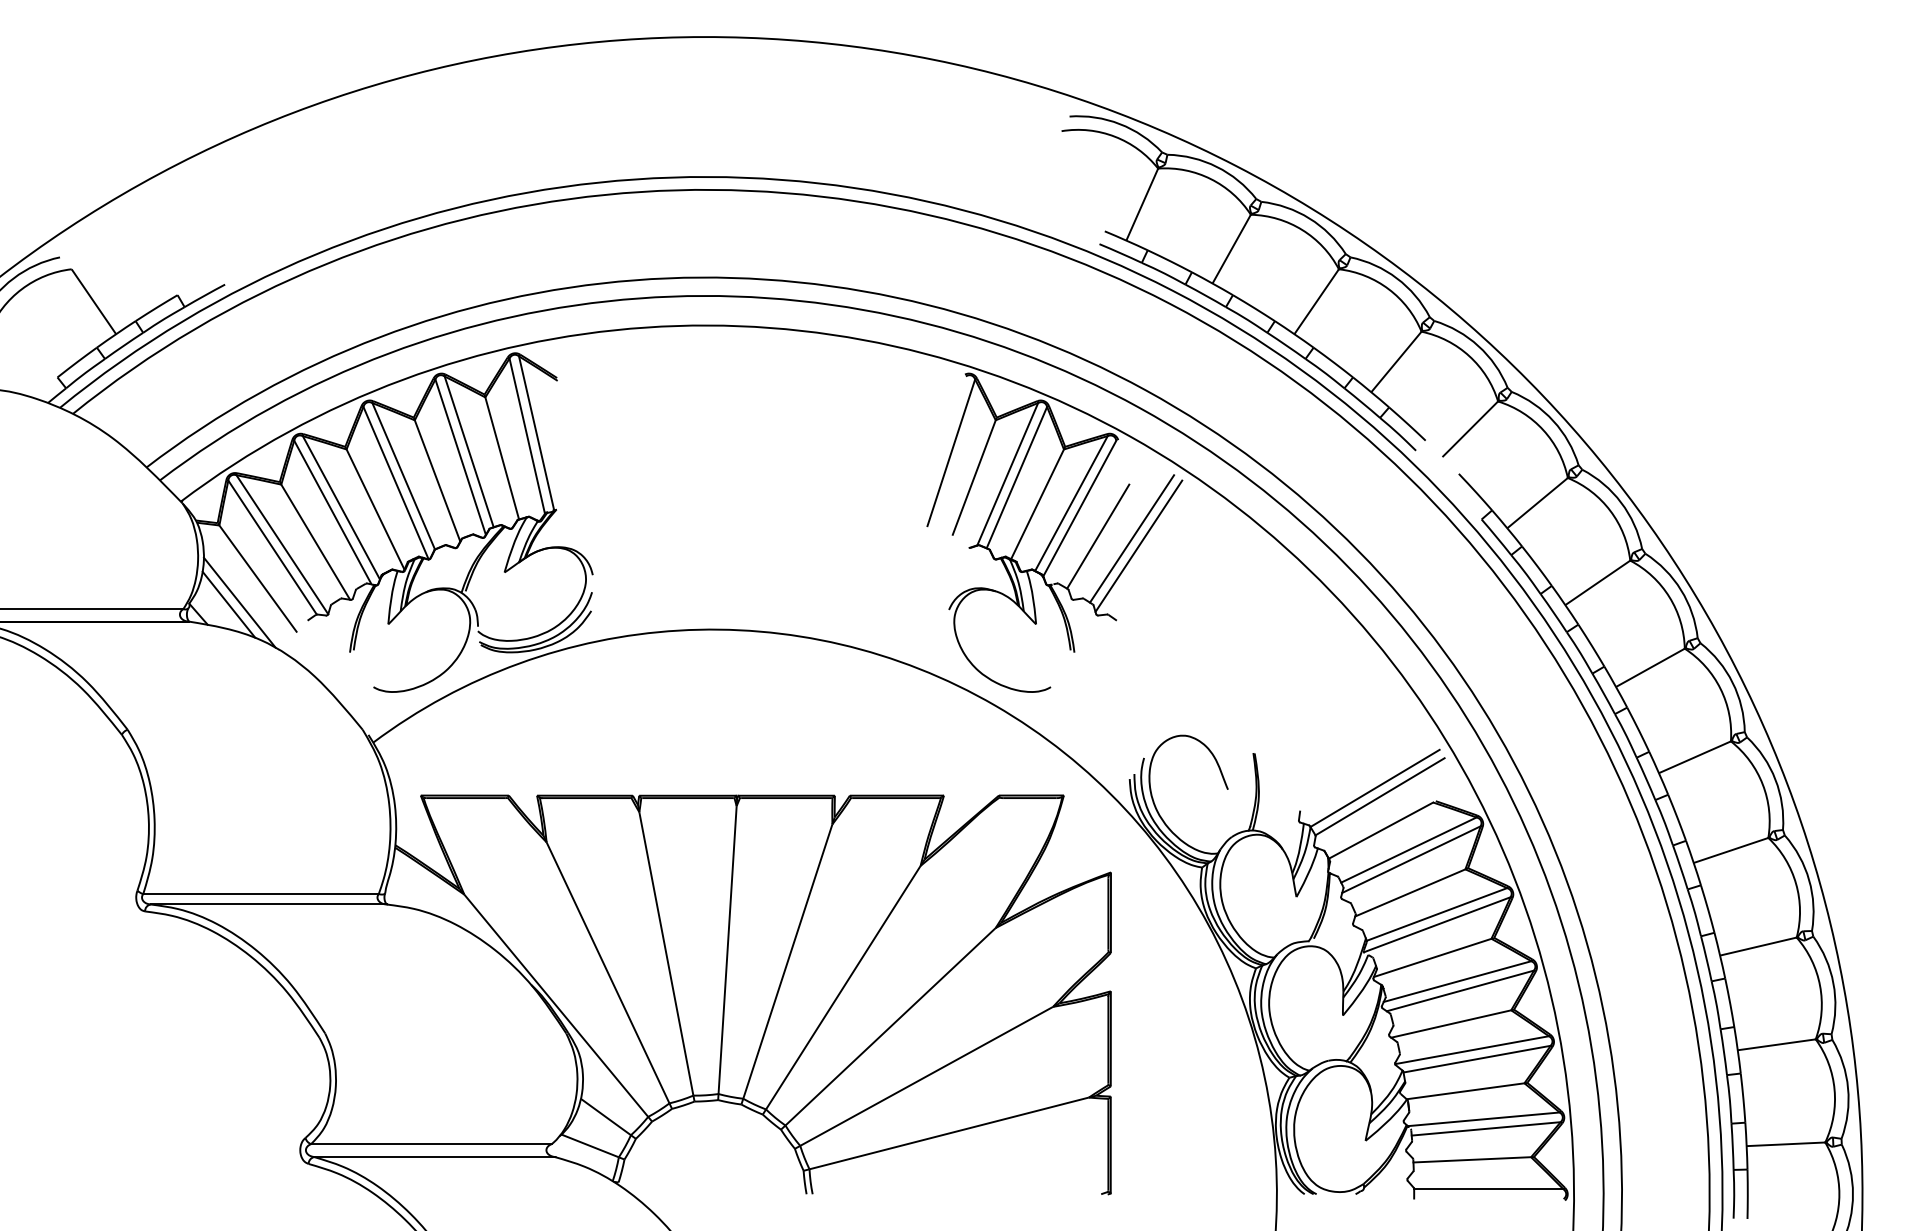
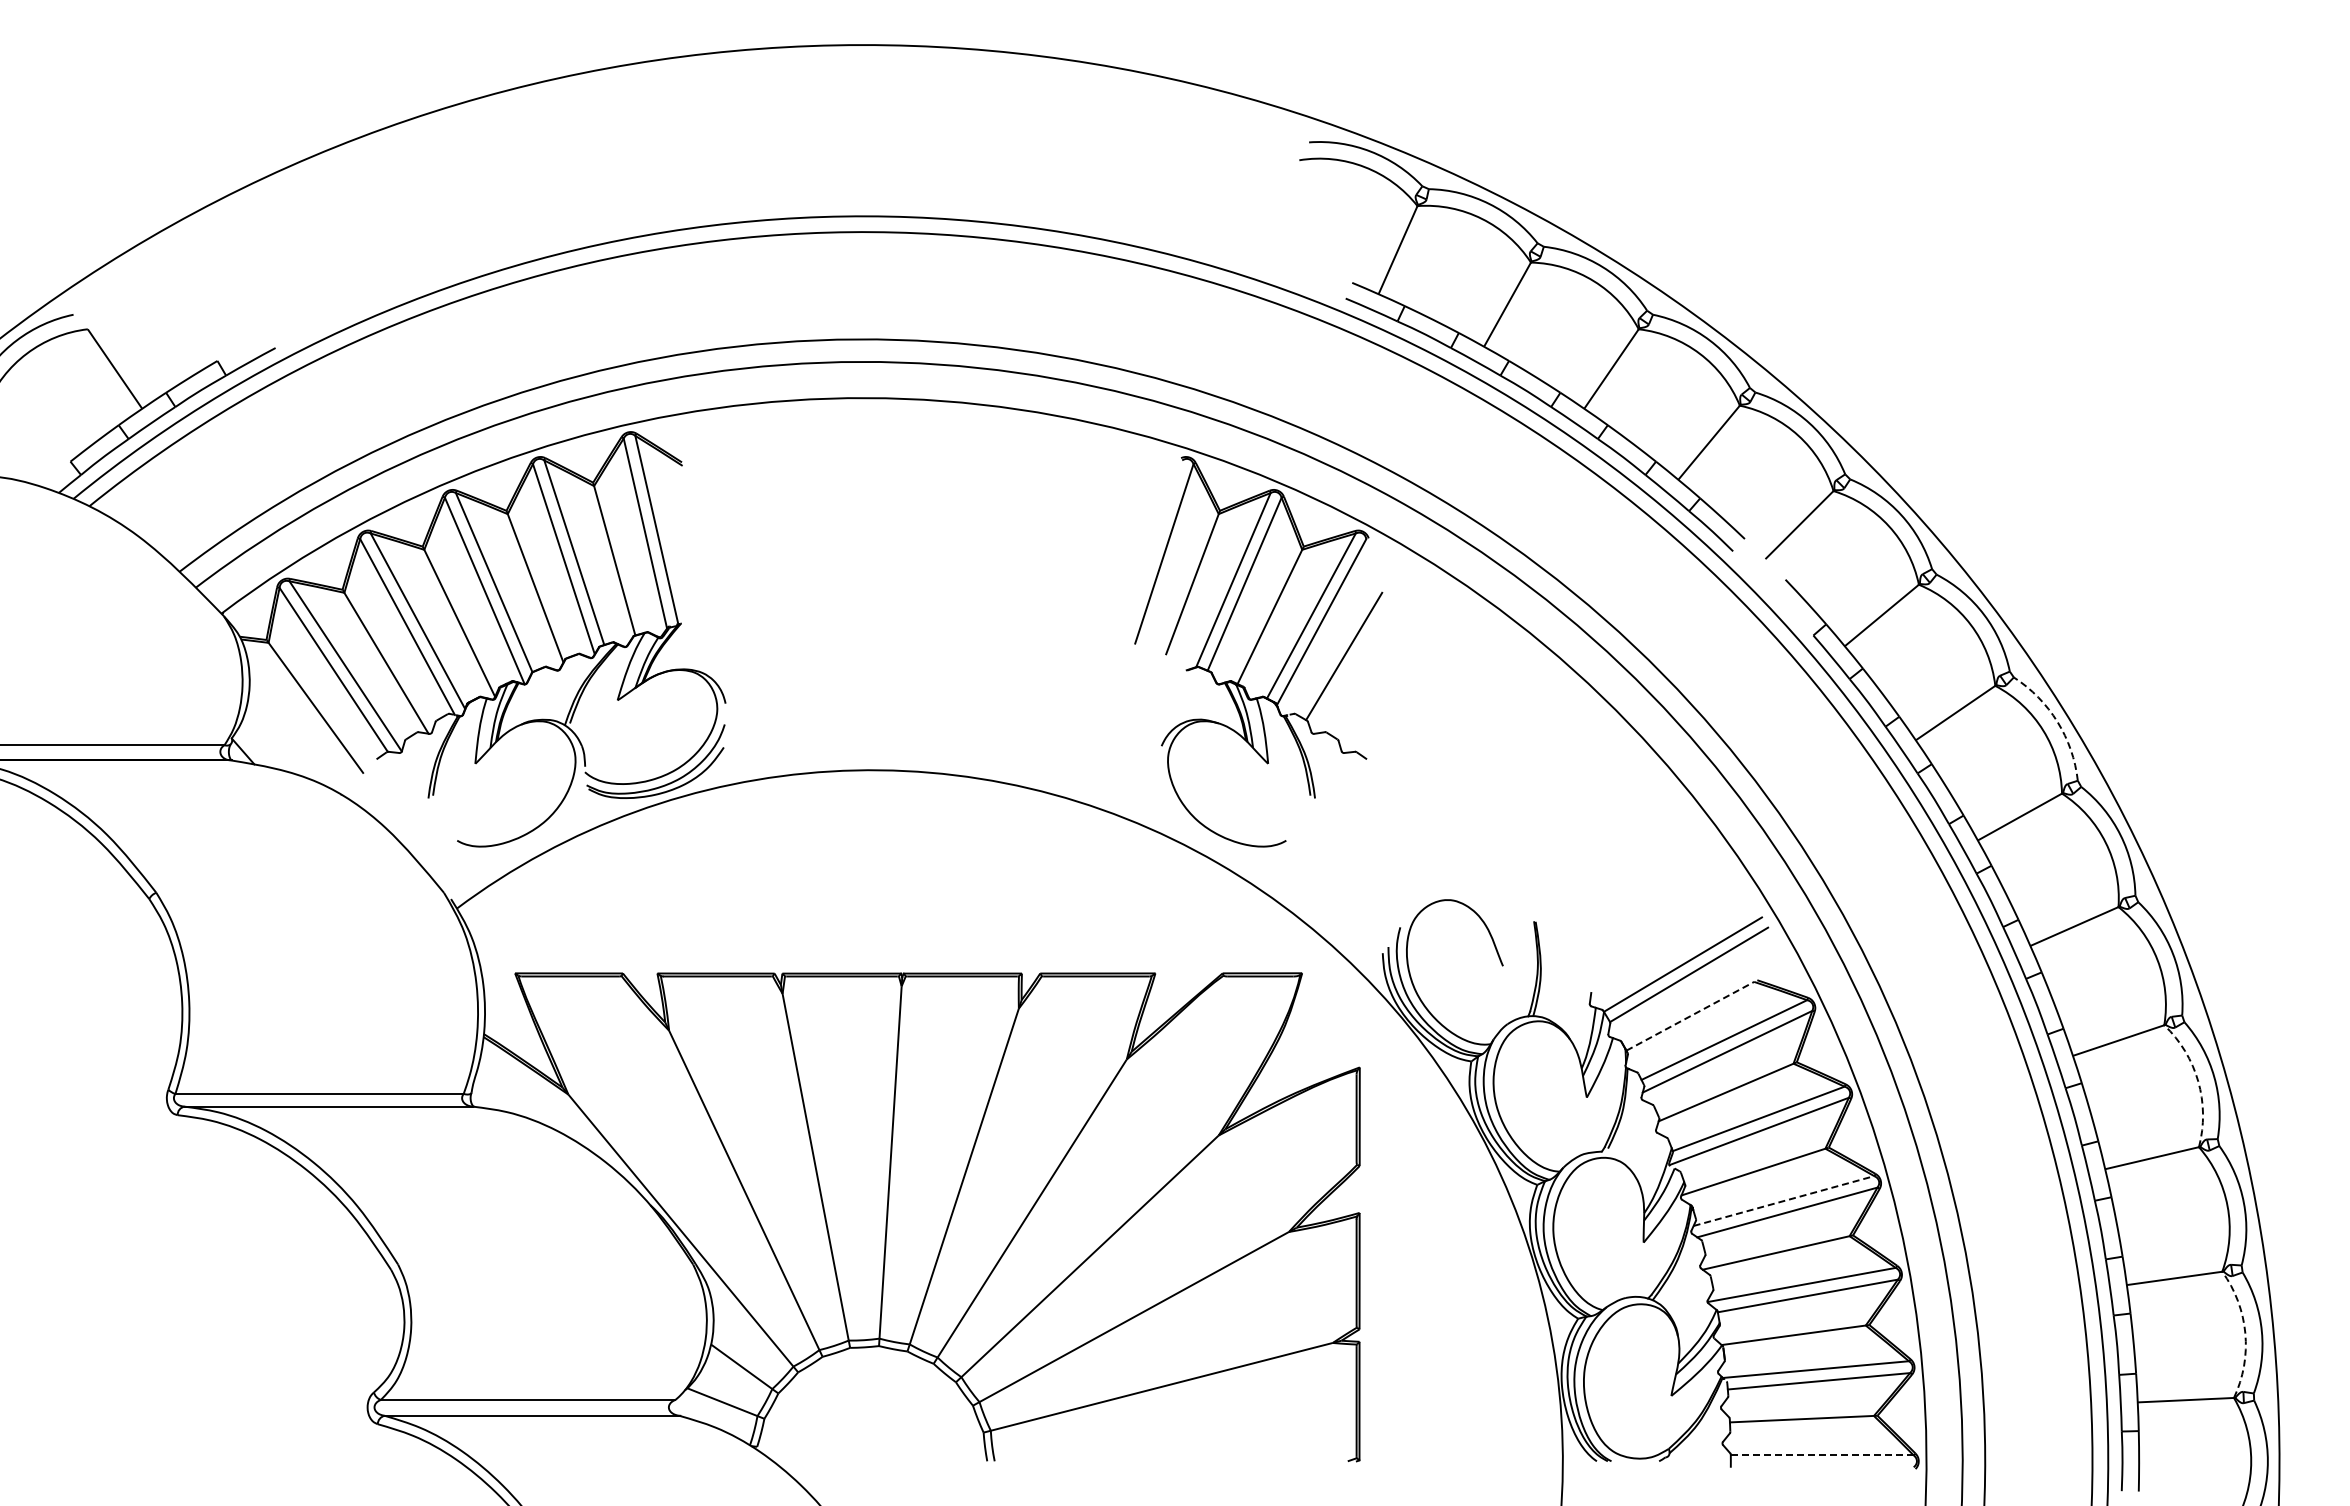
line: (1131, 539) -> (1385, 659), removed
line: (1138, 545) -> (1393, 667), removed
arc: (1681, 589) -> (2057, 721), solid -> dashed
line: (239, 602) -> (293, 737), removed
line: (229, 604) -> (280, 739), removed
line: (1381, 830) -> (1690, 1016), solid -> dashed
arc: (1796, 883) -> (2198, 1081), solid -> dashed
line: (1457, 981) -> (1783, 1201), solid -> dashed
arc: (1834, 1089) -> (2245, 1333), solid -> dashed
line: (1489, 1189) -> (1822, 1455), solid -> dashed

